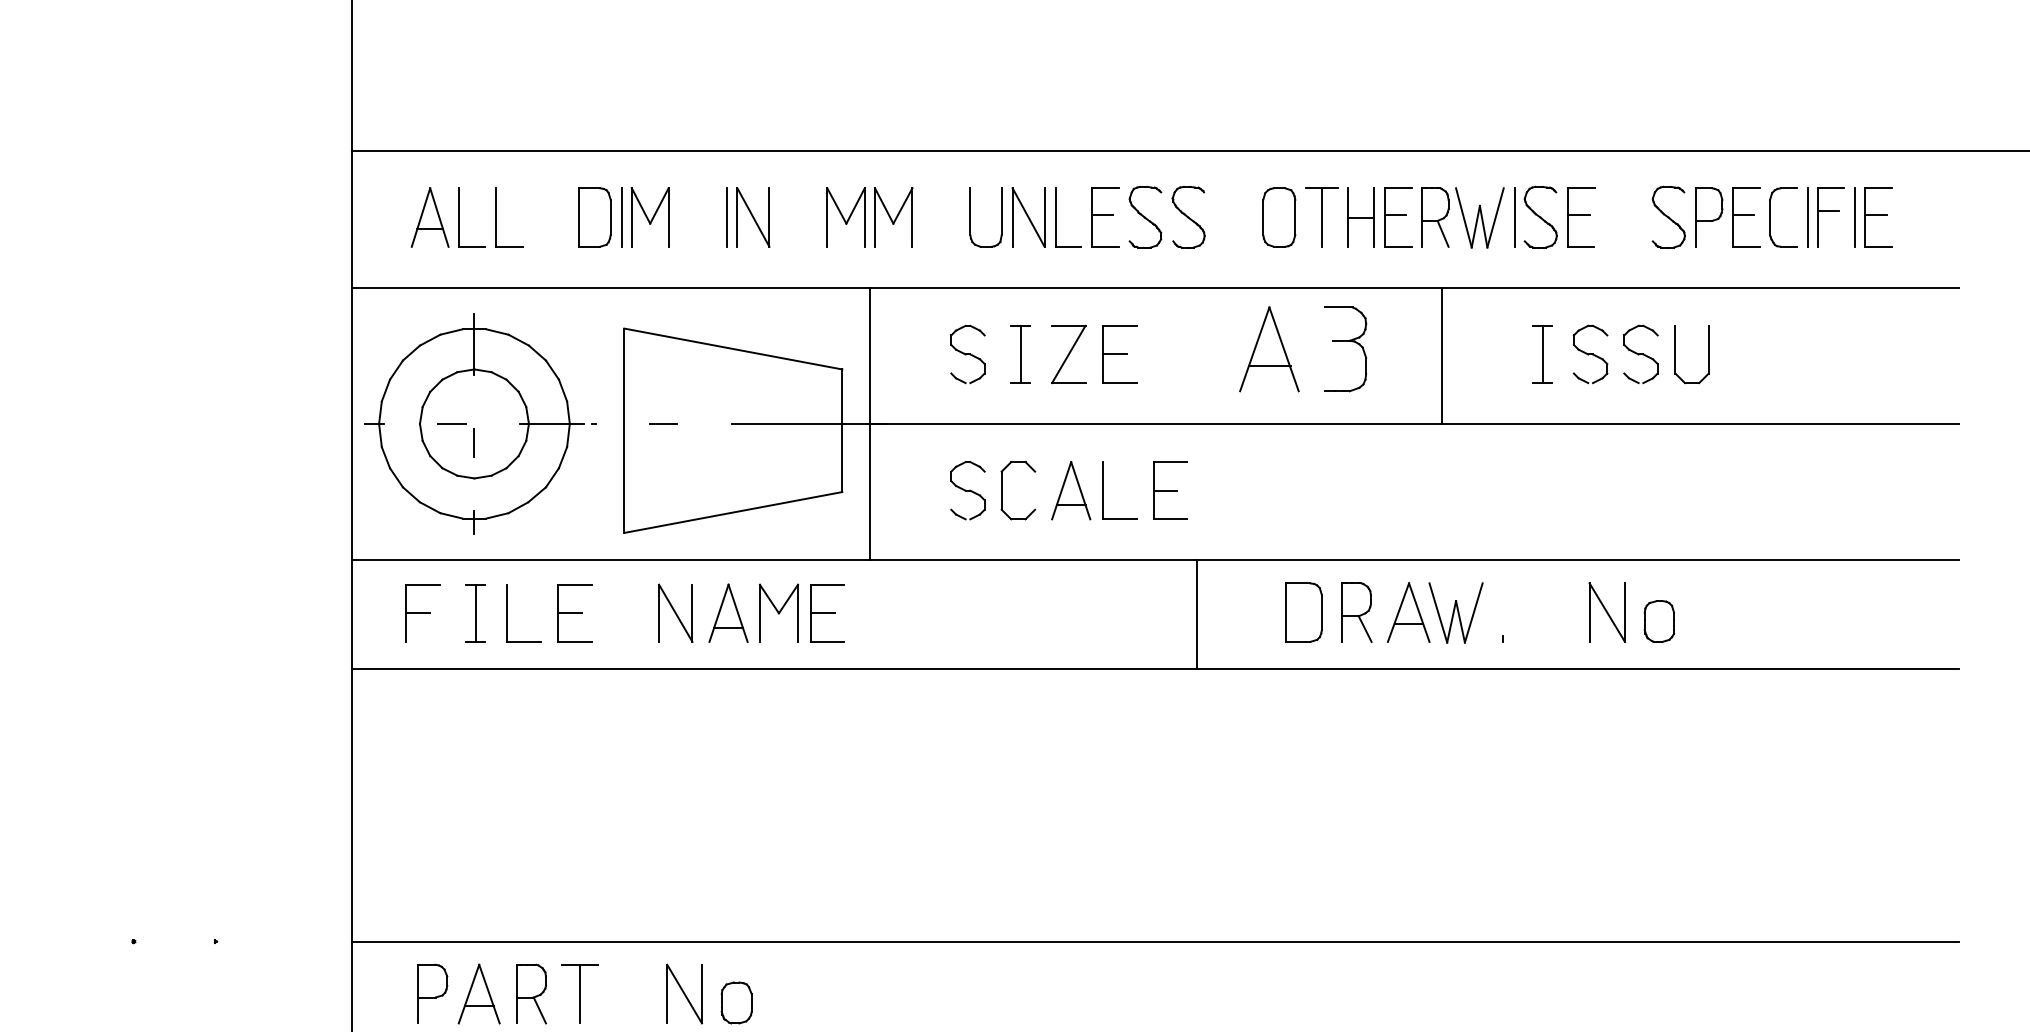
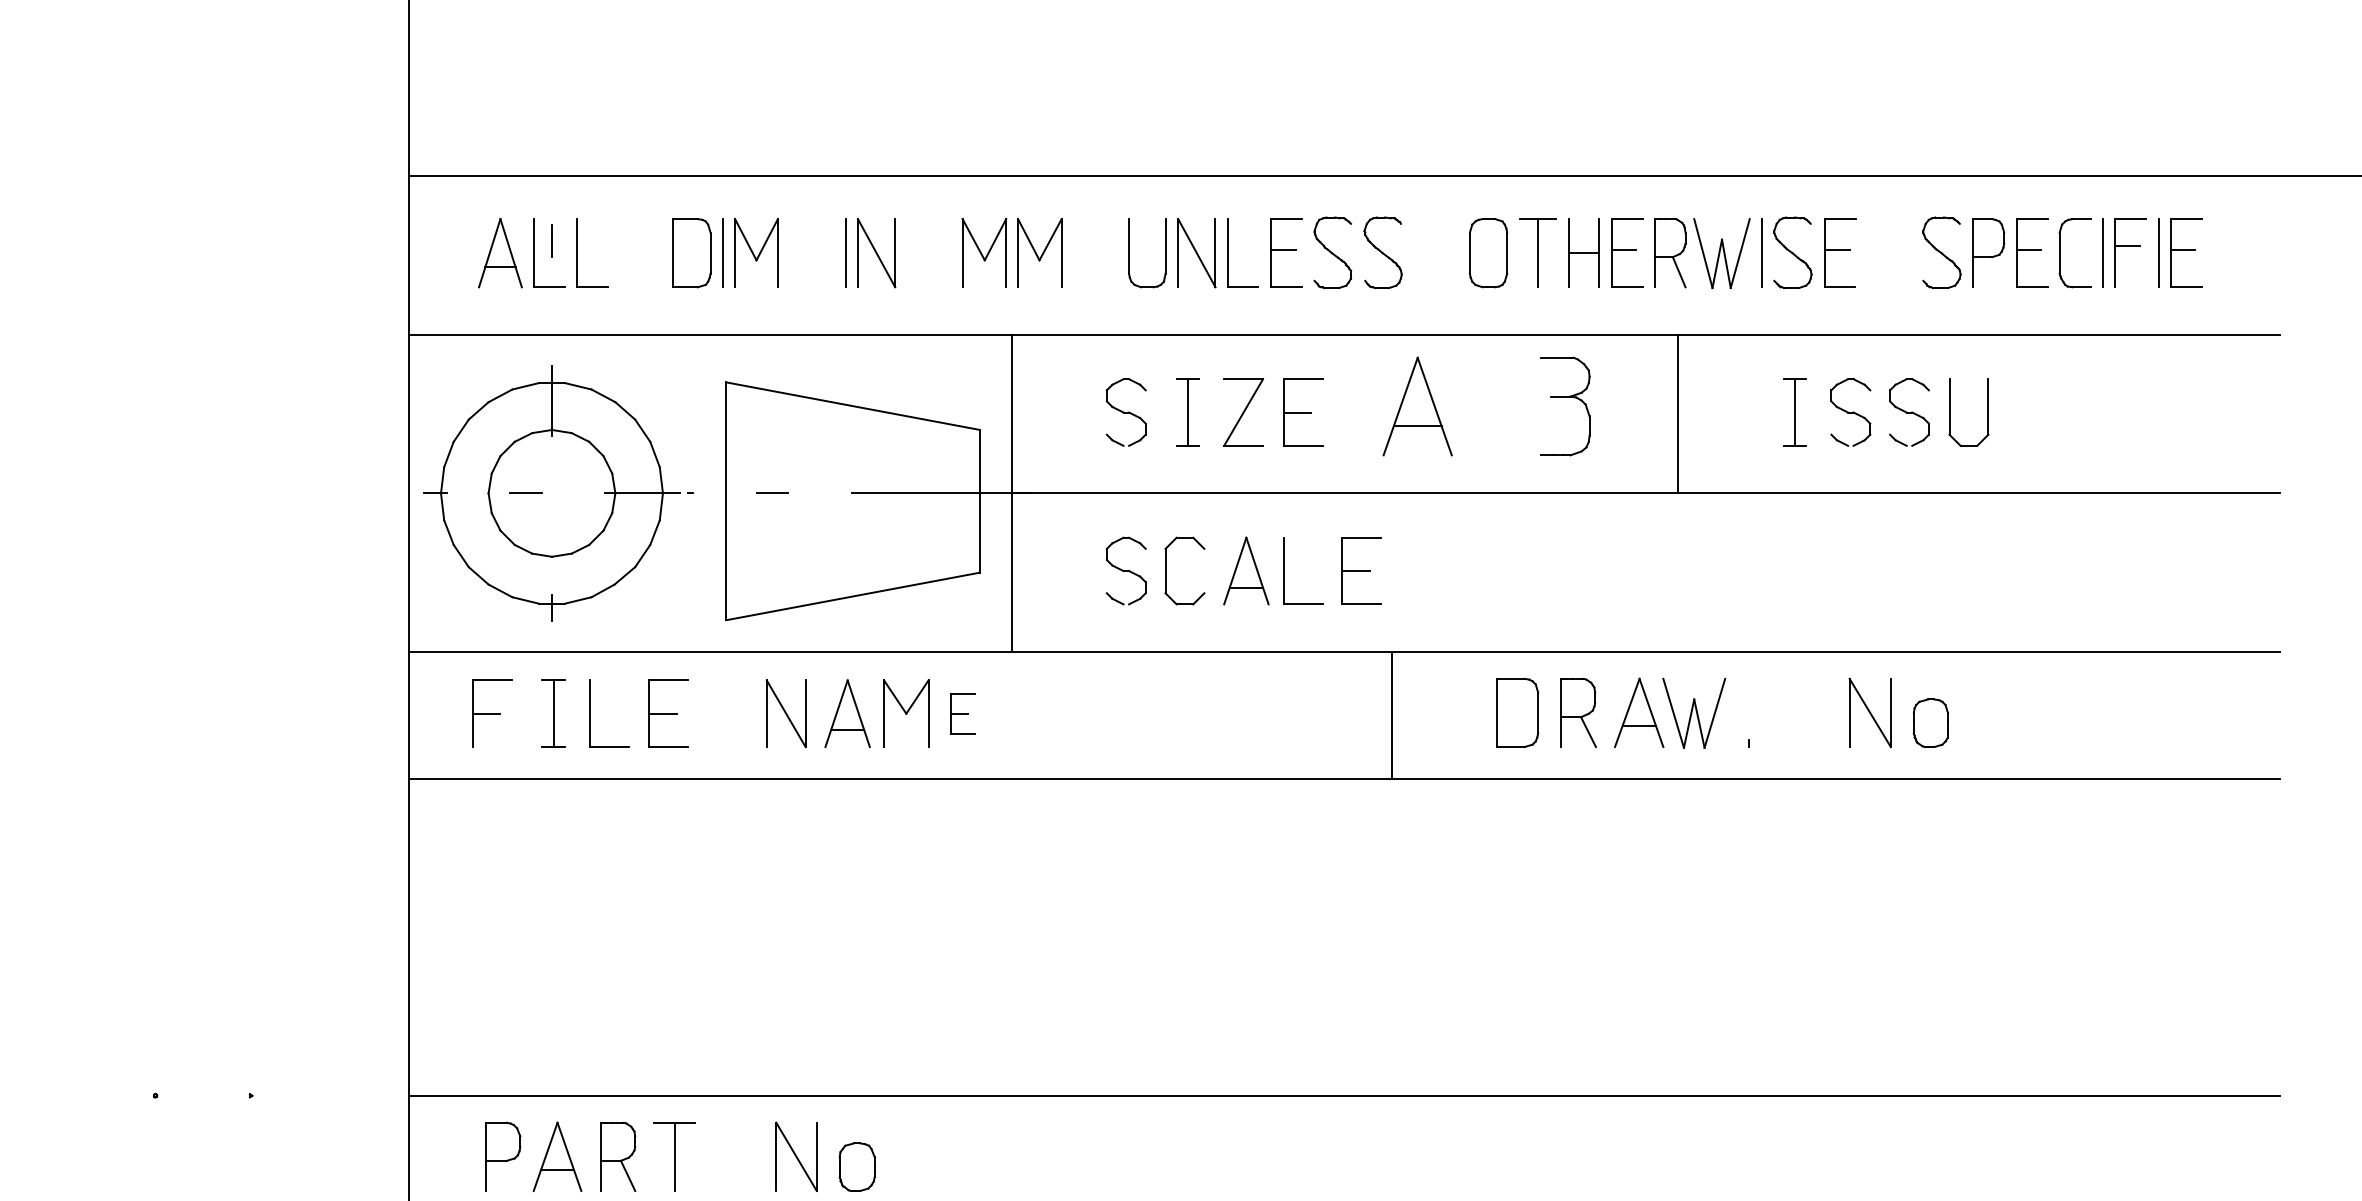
part: (1269, 349) -> (1417, 406), moved
line: (473, 442) -> (550, 240), moved
part: (827, 613) -> (962, 713), size x0.6

